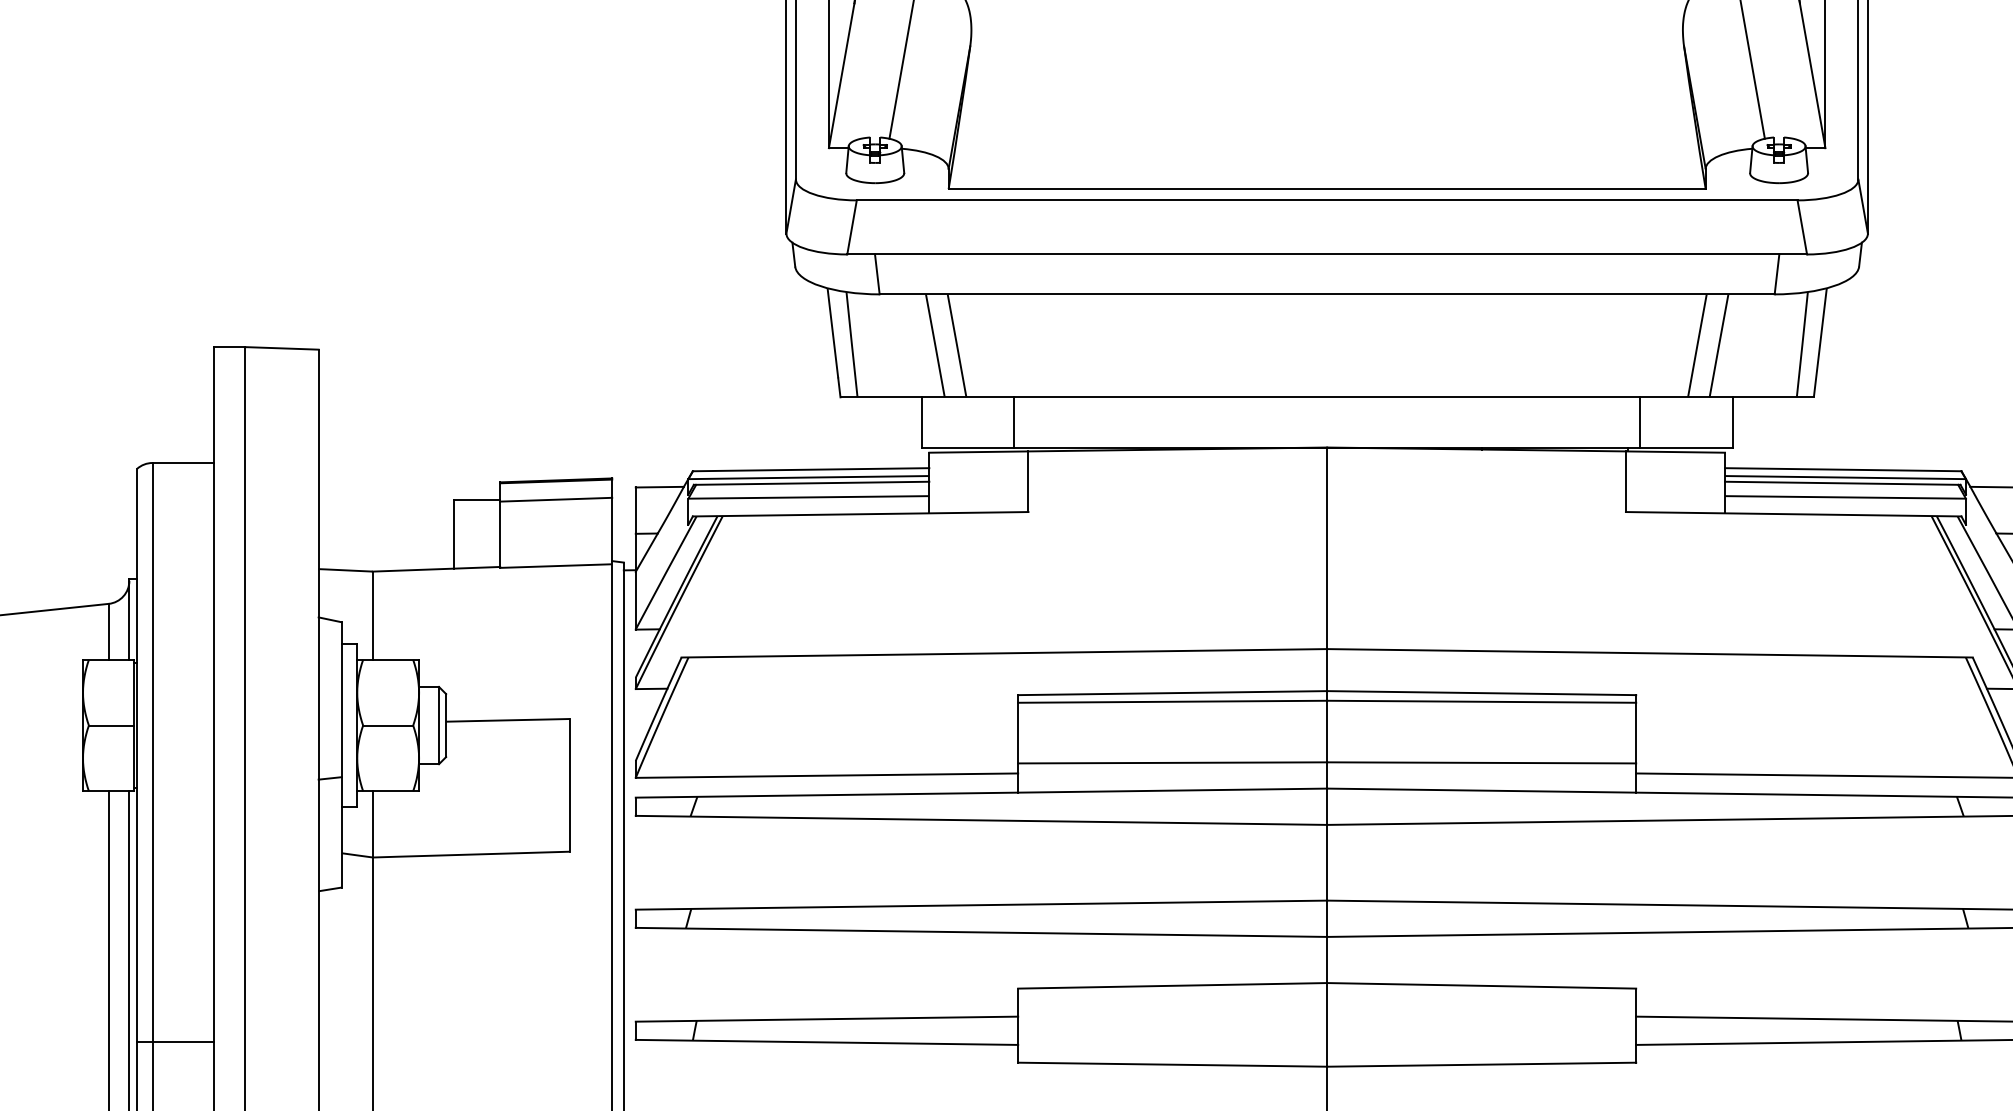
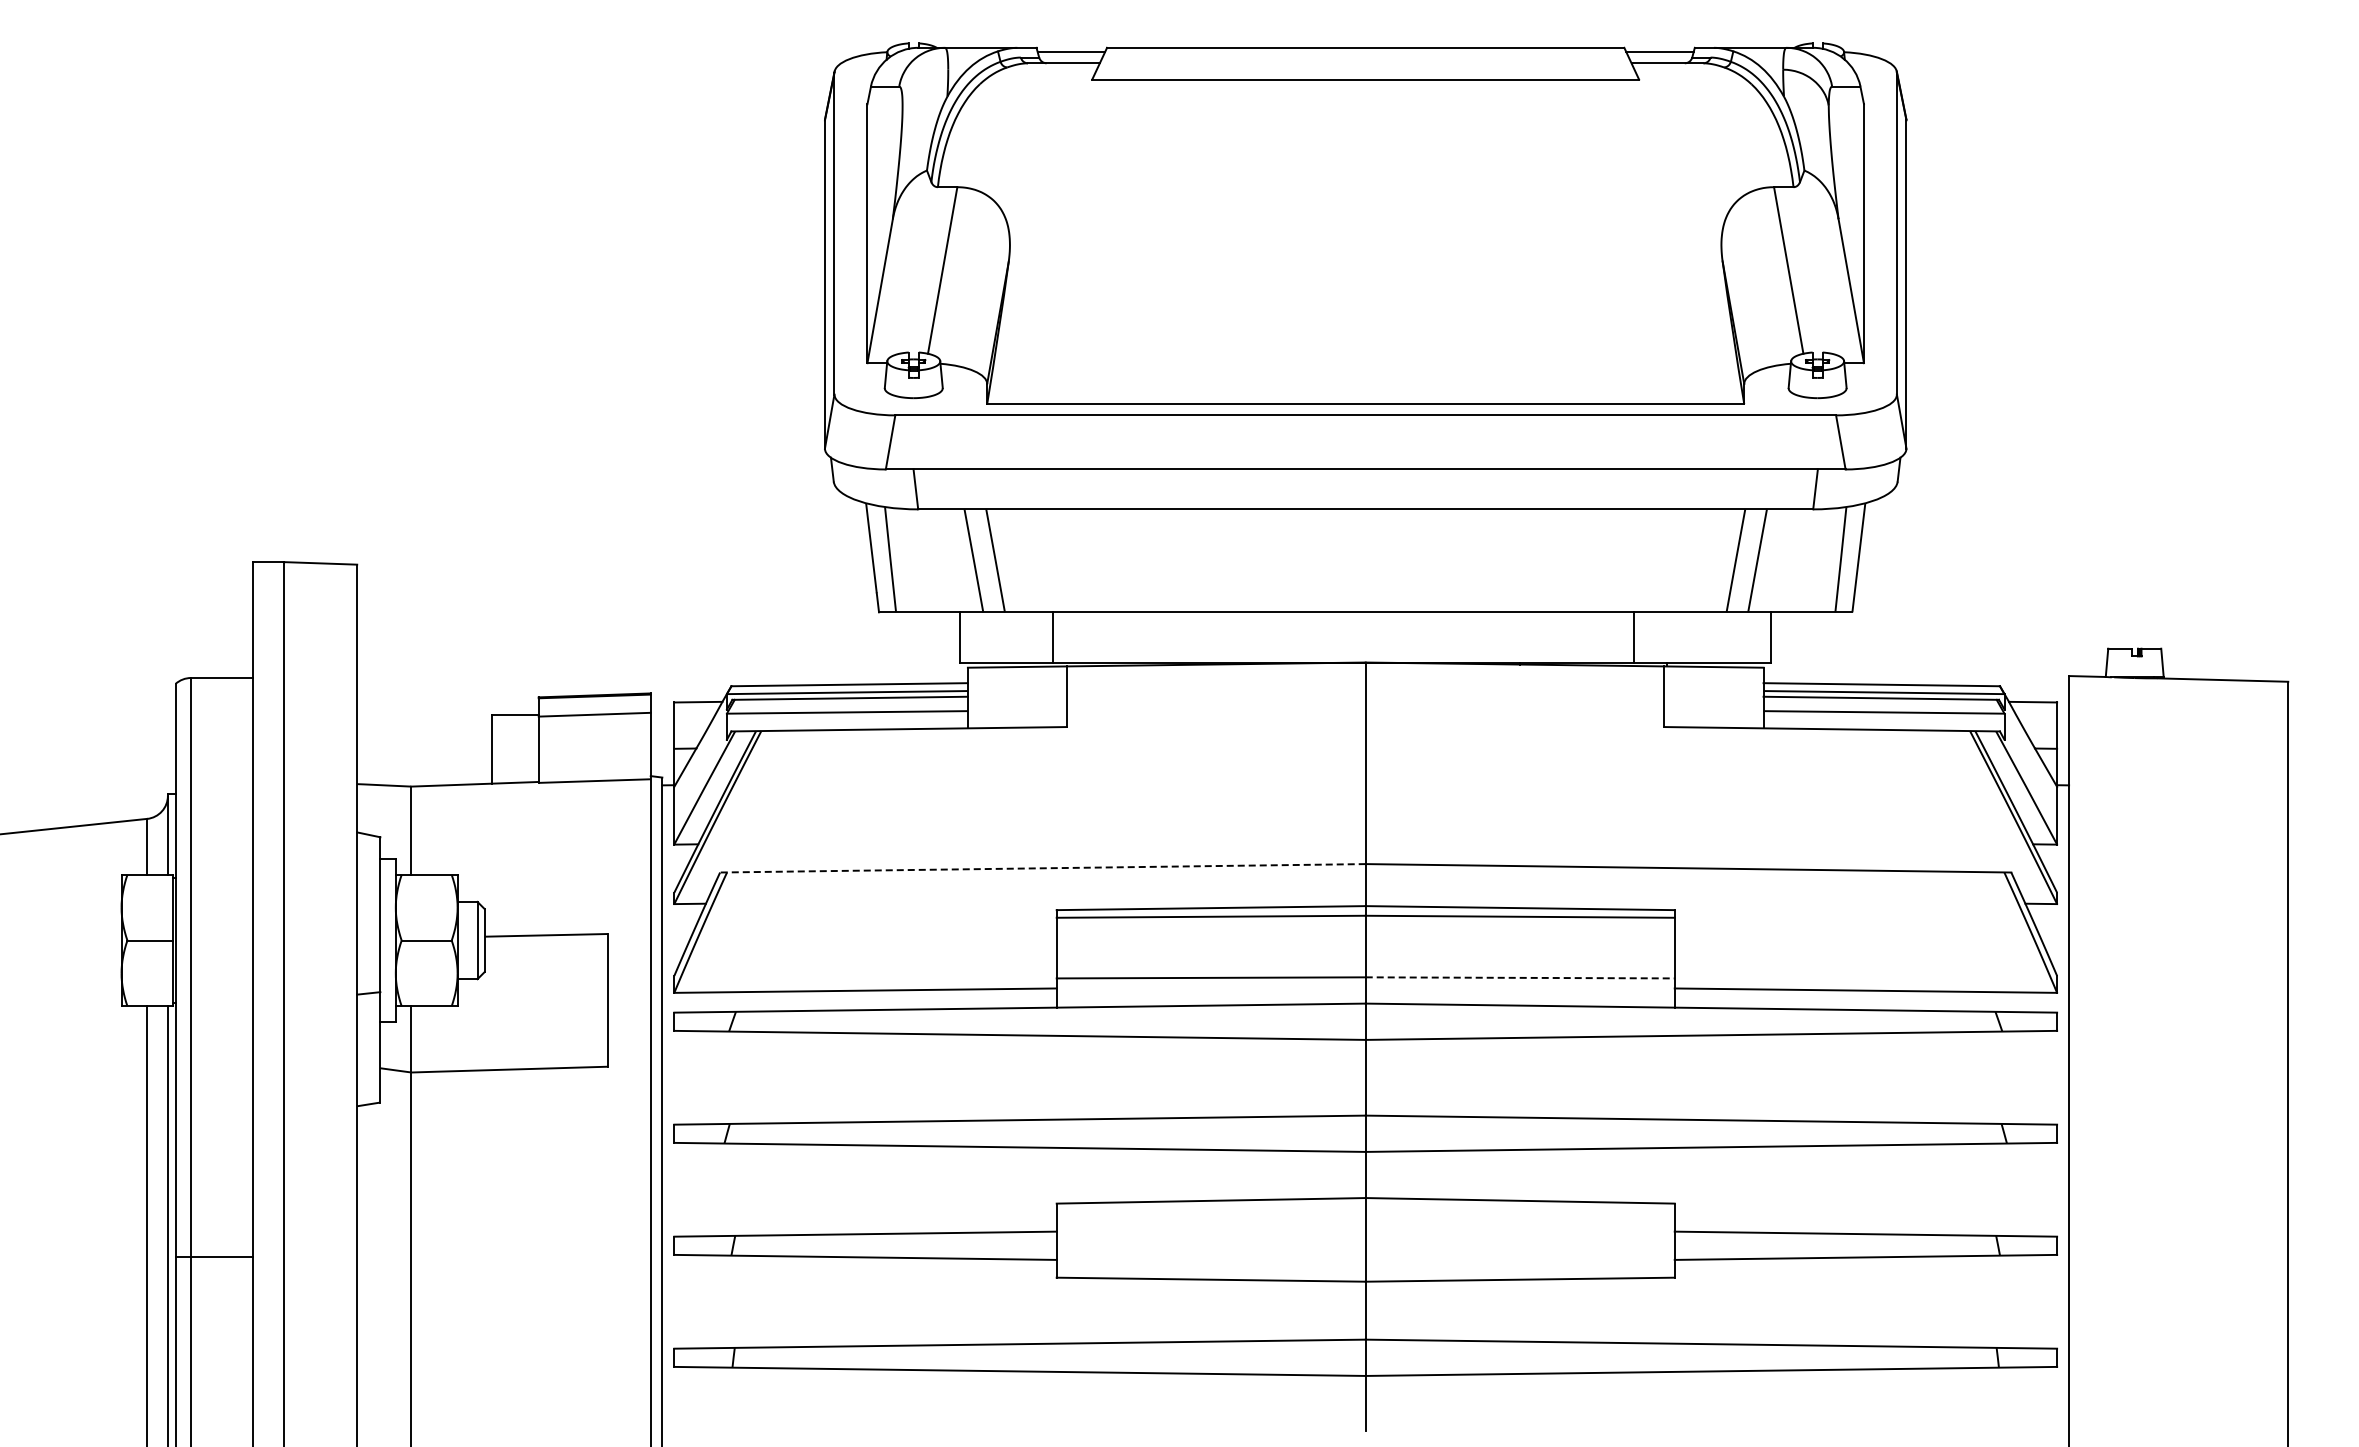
line: (1639, 422) -> (1633, 637), moved
line: (1003, 653) -> (1042, 868), solid -> dashed
line: (1481, 762) -> (1520, 977), solid -> dashed

